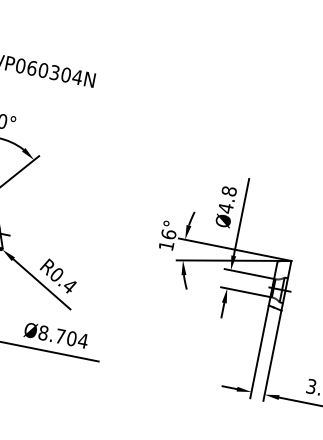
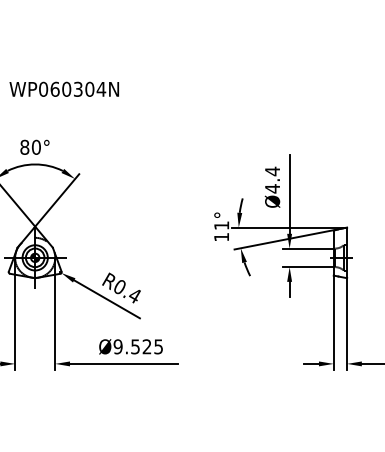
text: (229, 191) -> (272, 171), Ø4.8 -> Ø4.4
text: (168, 234) -> (221, 225), 16° -> 11°
text: (63, 336) -> (138, 346), Ø8.704 -> Ø9.525

